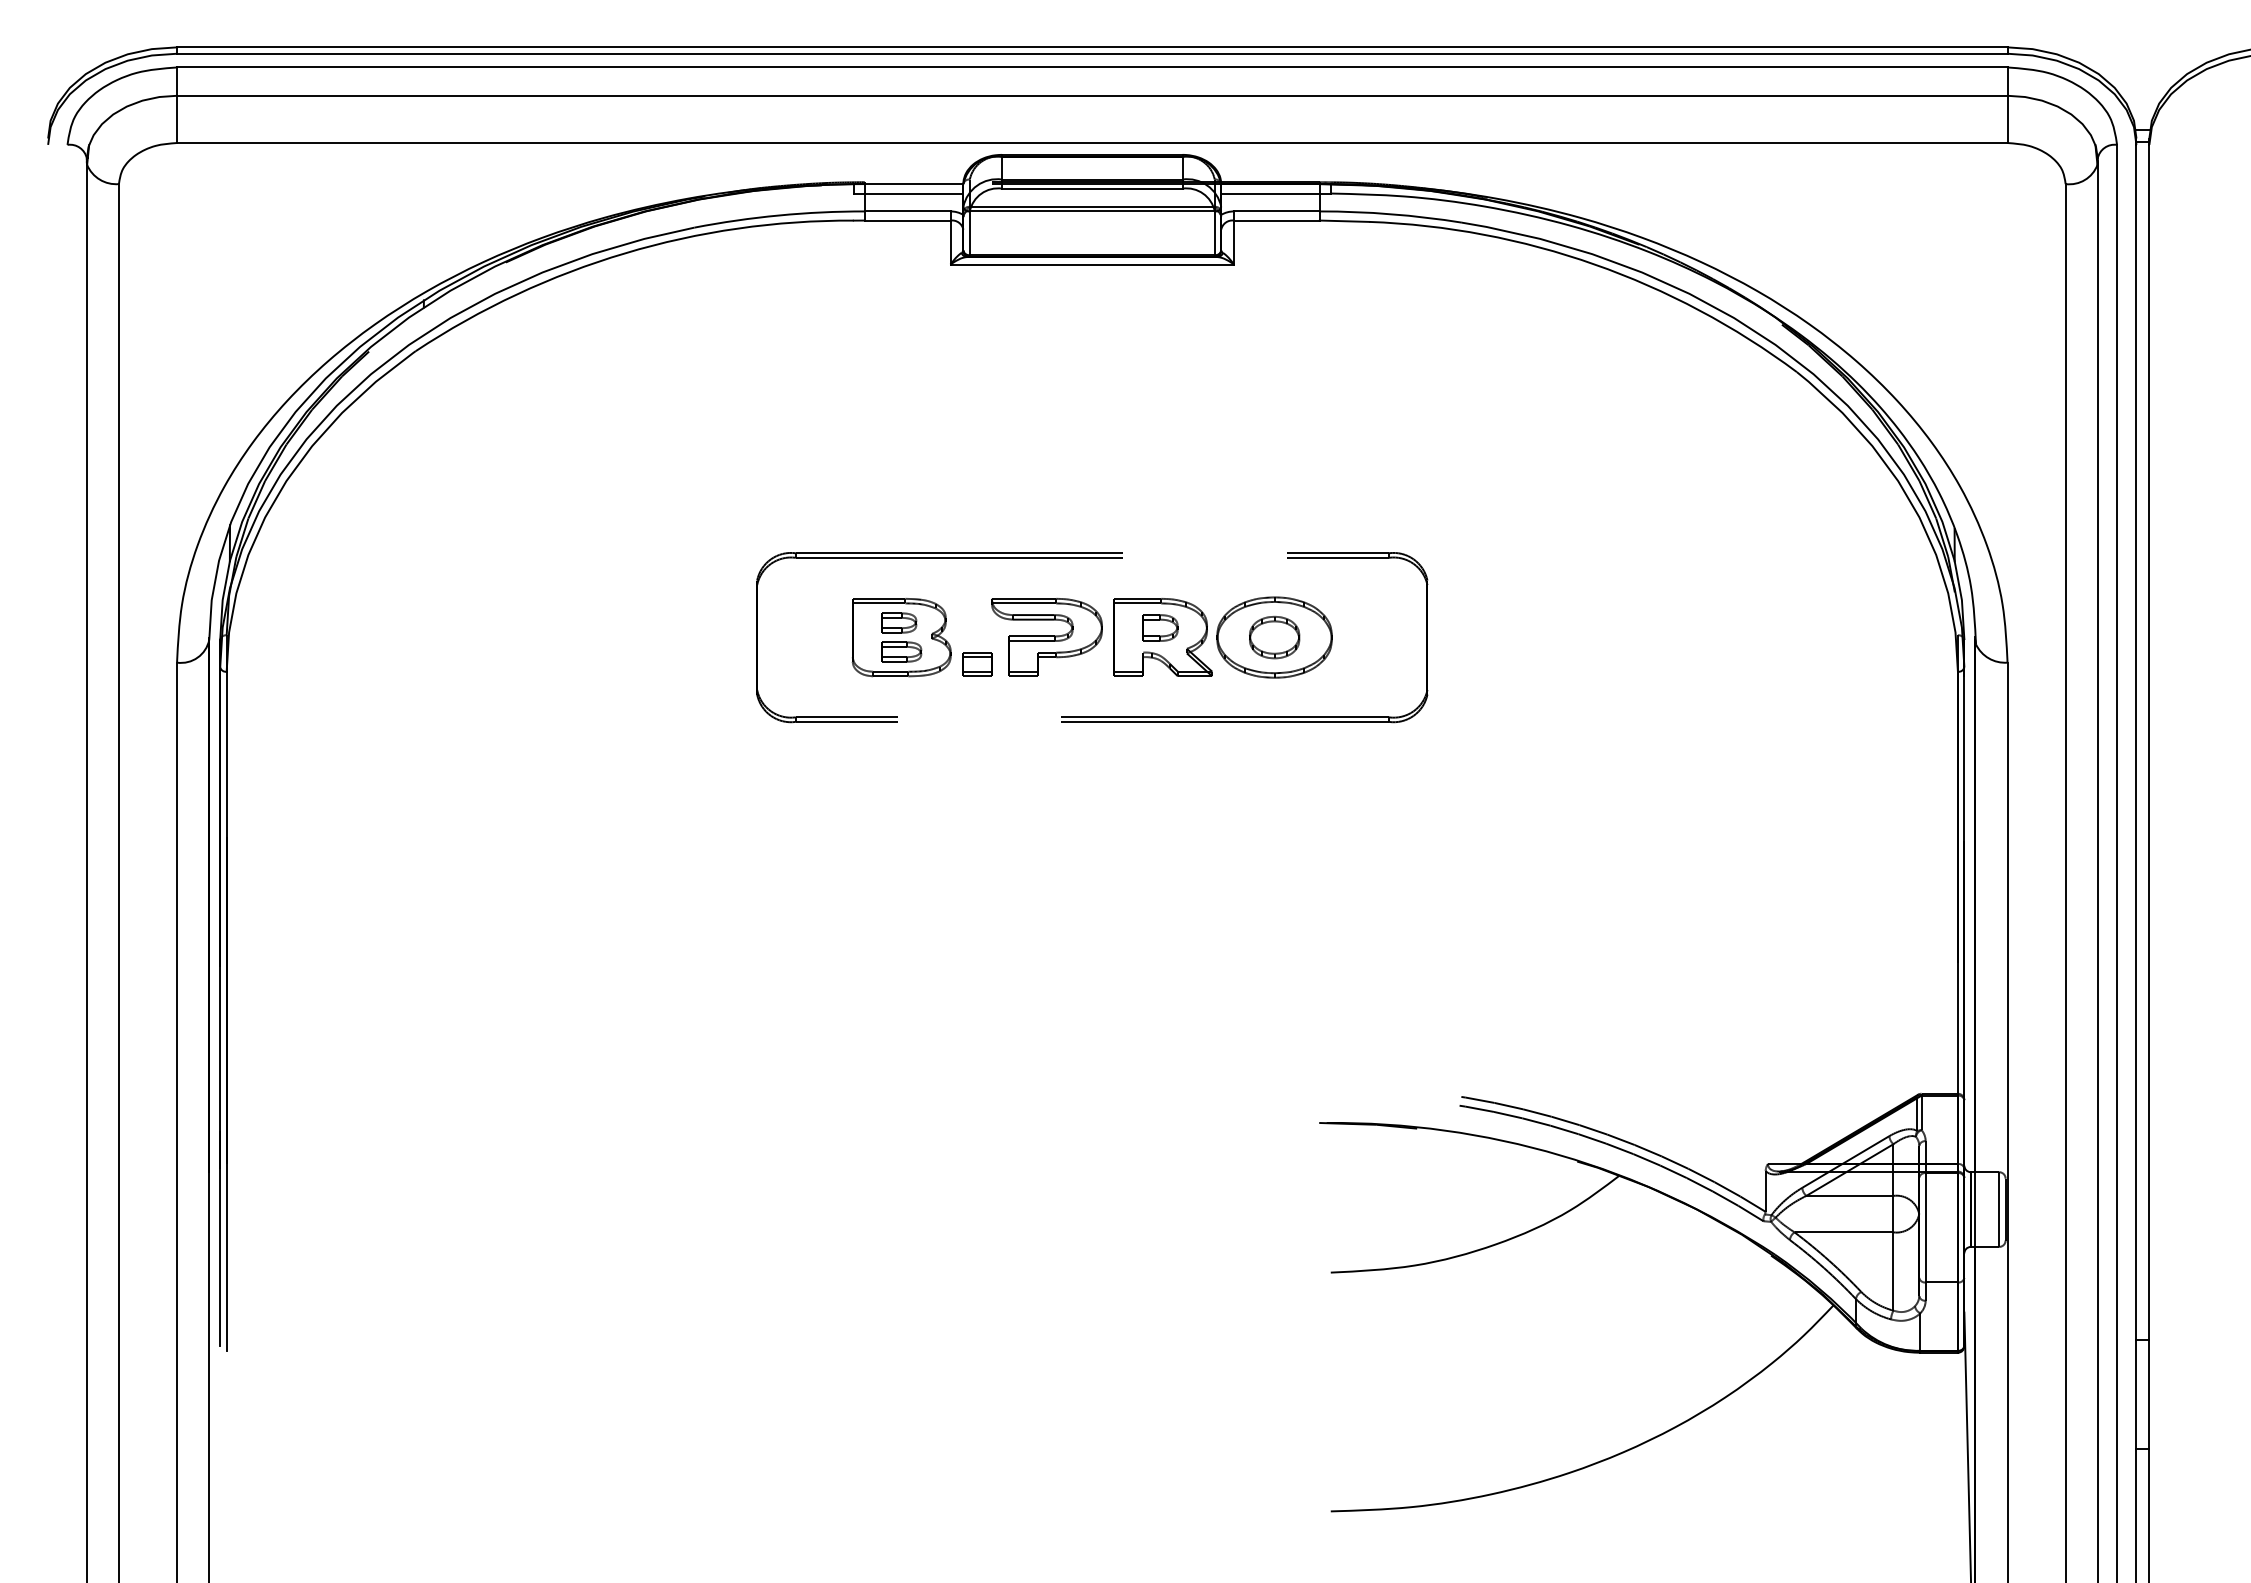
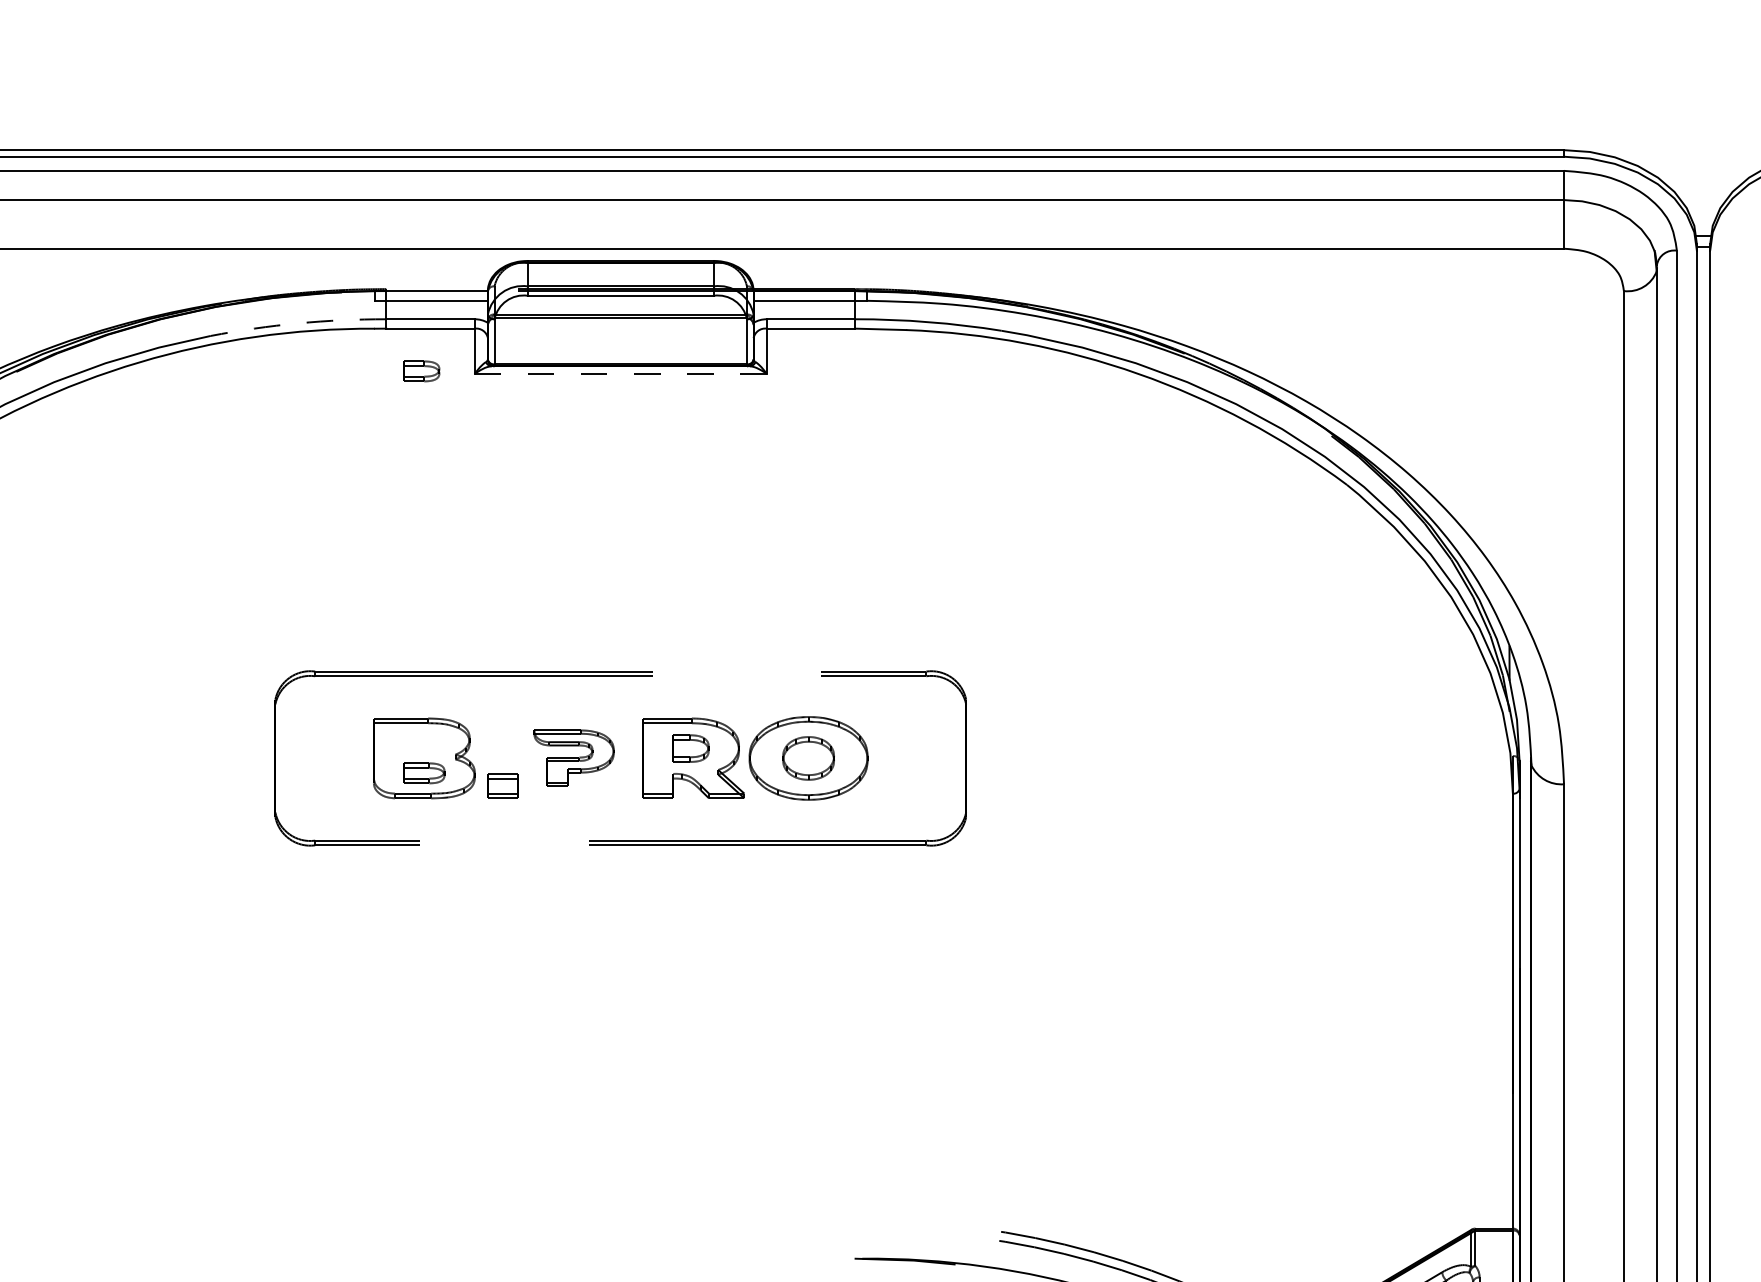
arc: (779, 215) -> (298, 323), solid -> dashed
line: (1092, 264) -> (620, 373), solid -> dashed
part: (899, 622) -> (422, 370), moved
part: (1046, 637) -> (573, 758), size x0.7

